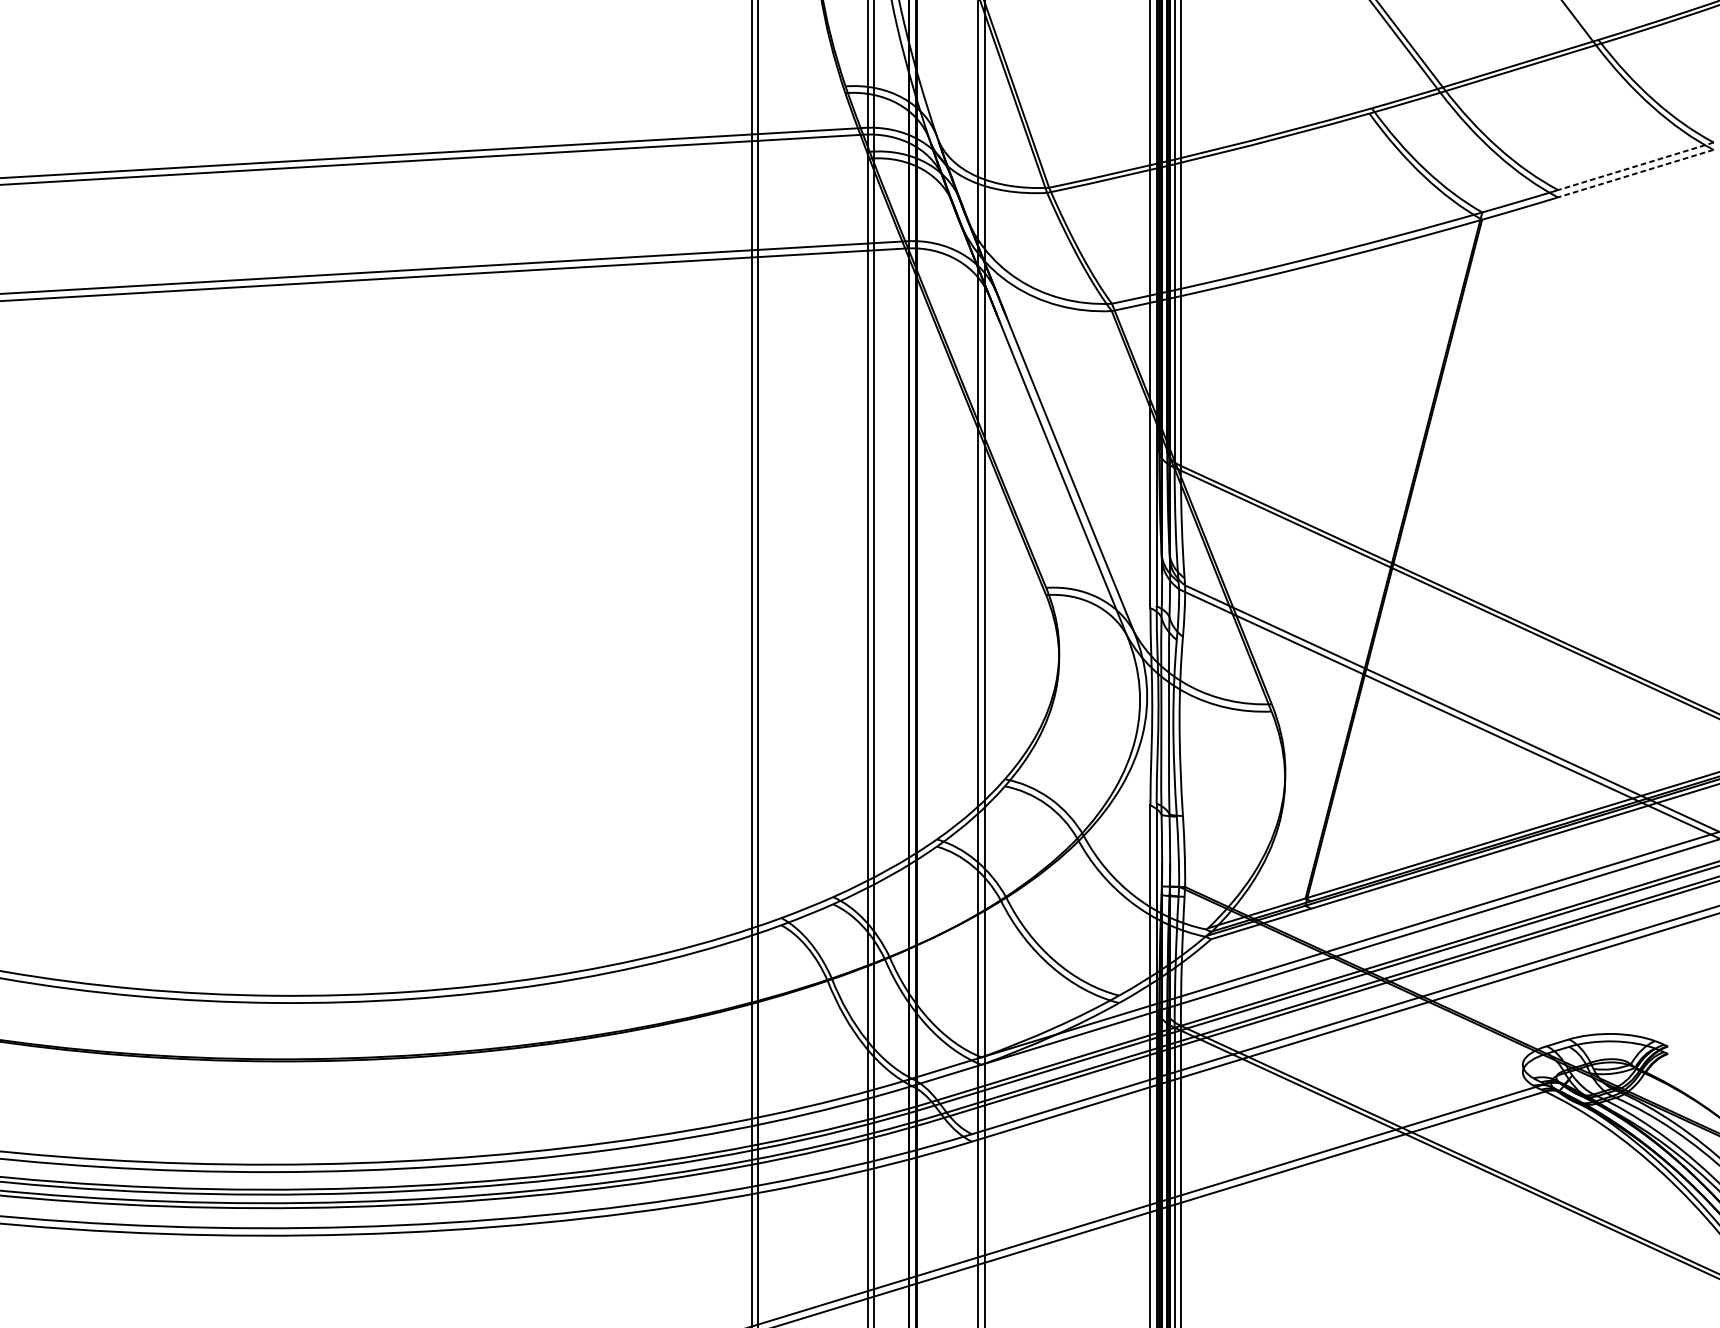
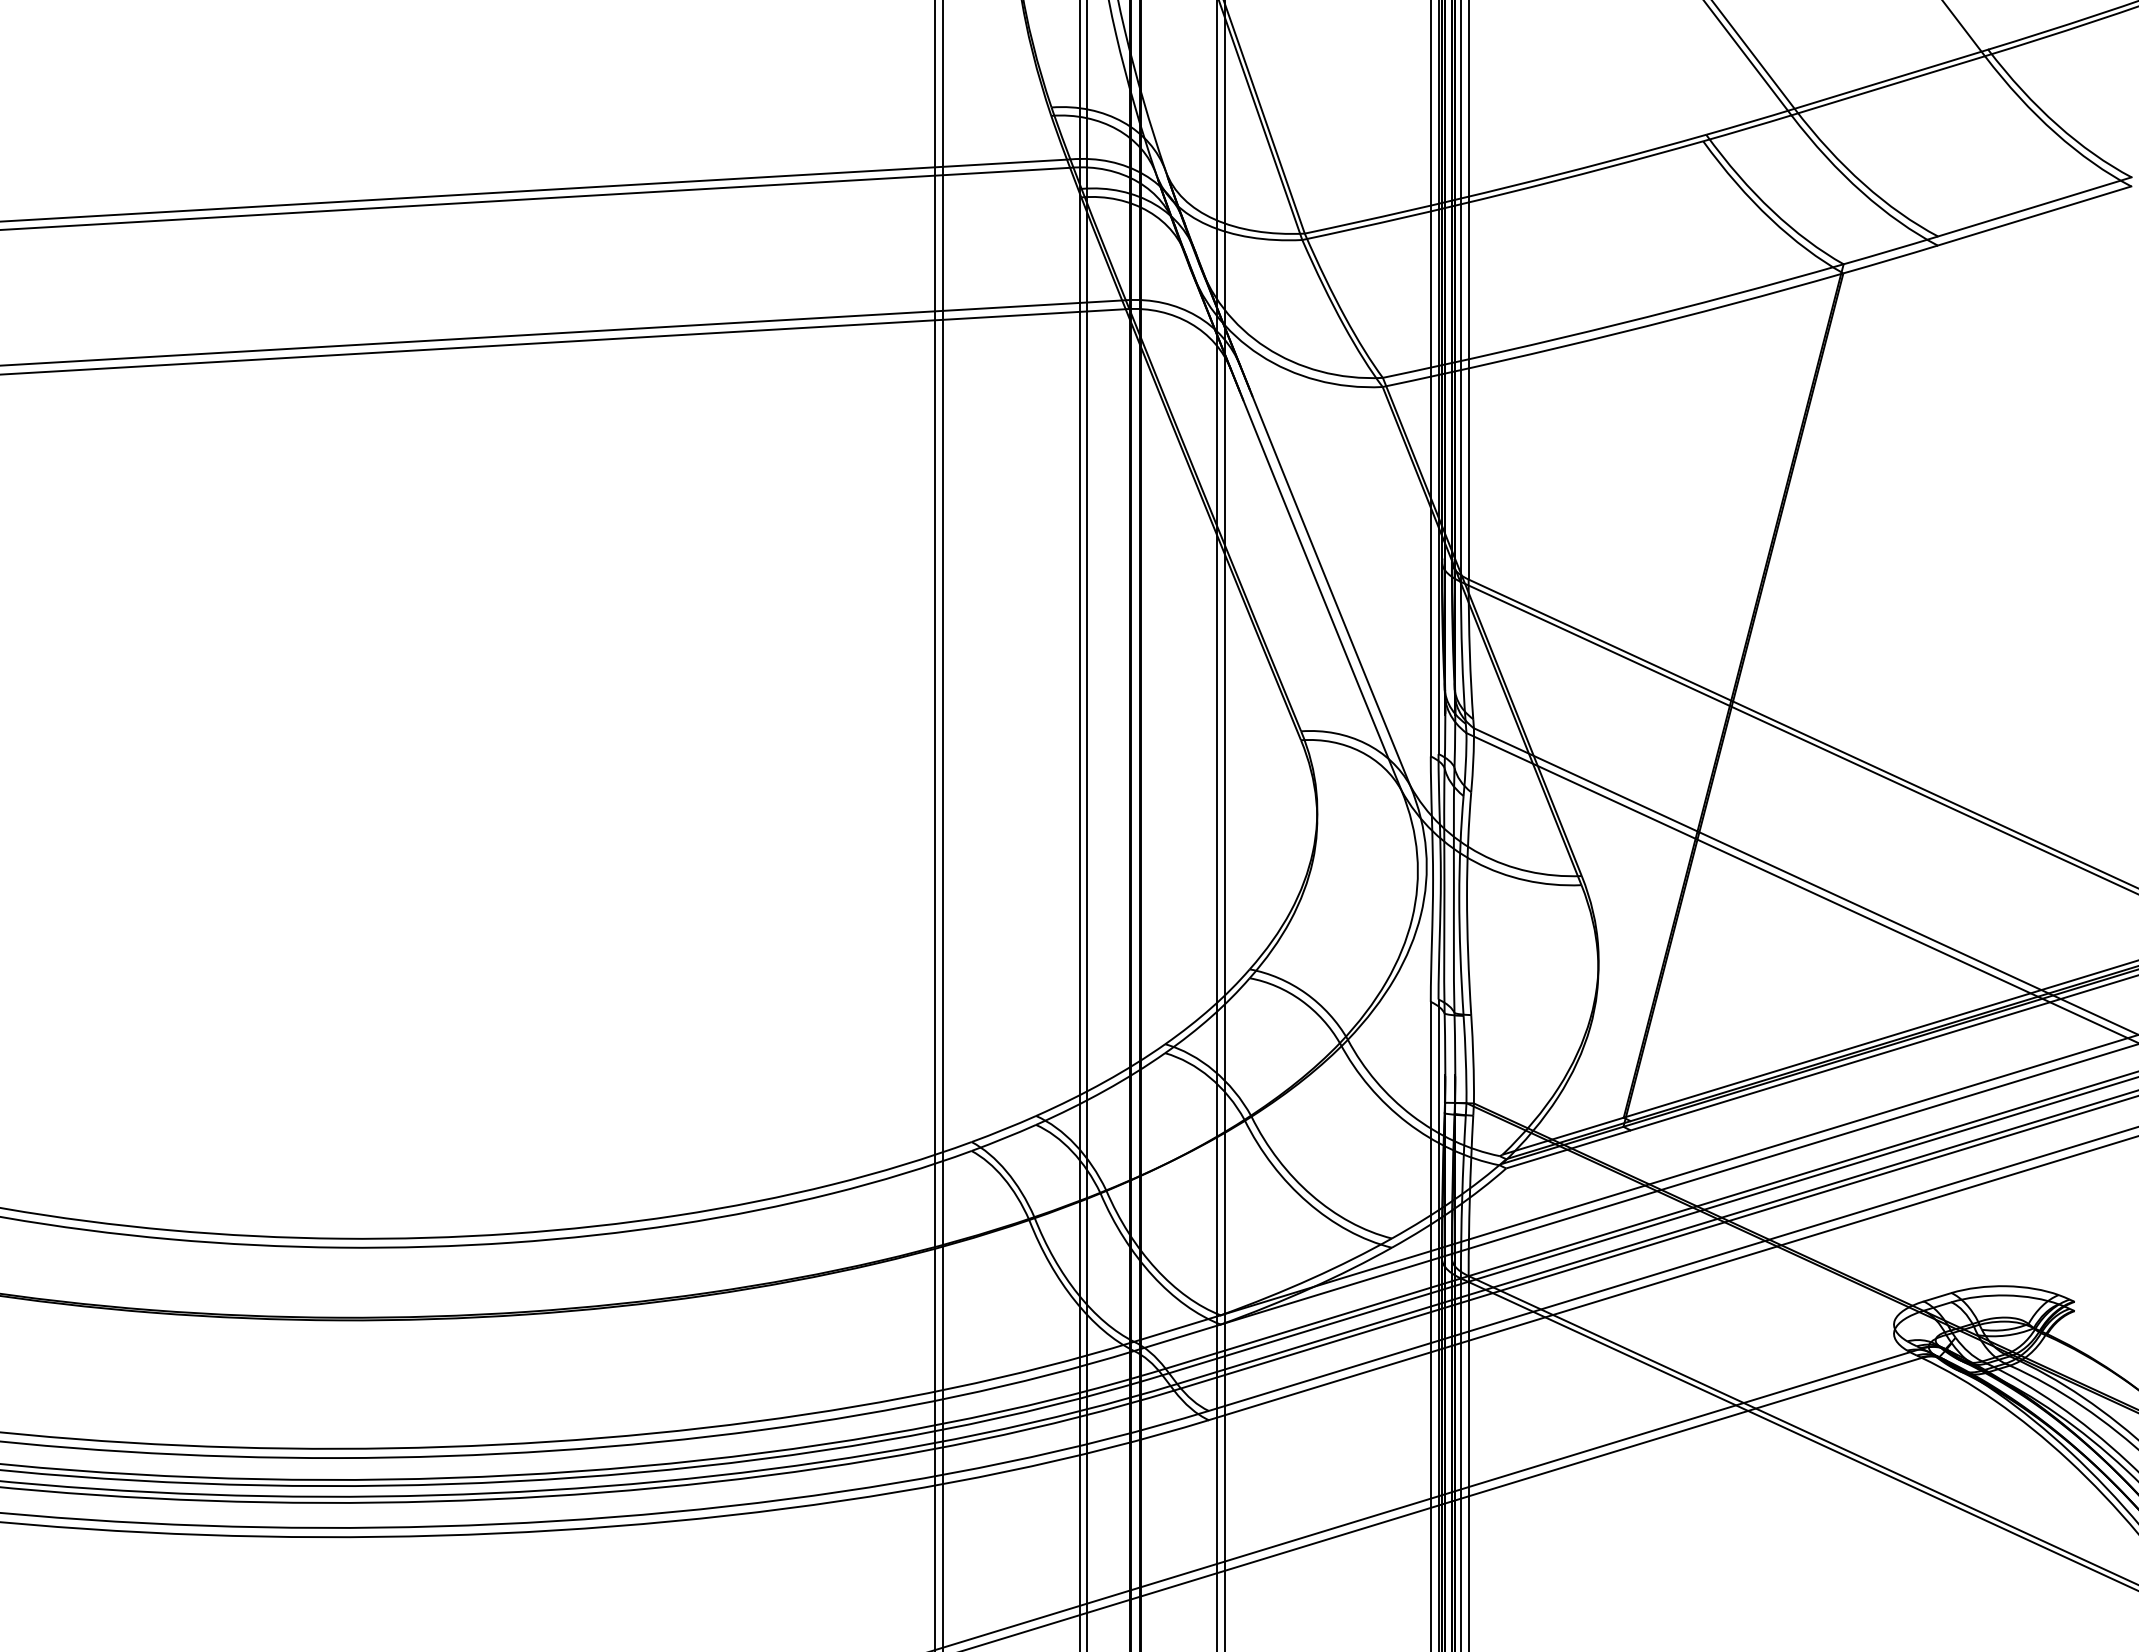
line: (1635, 166) -> (2034, 207), dashed -> solid
line: (1635, 174) -> (2034, 216), dashed -> solid

